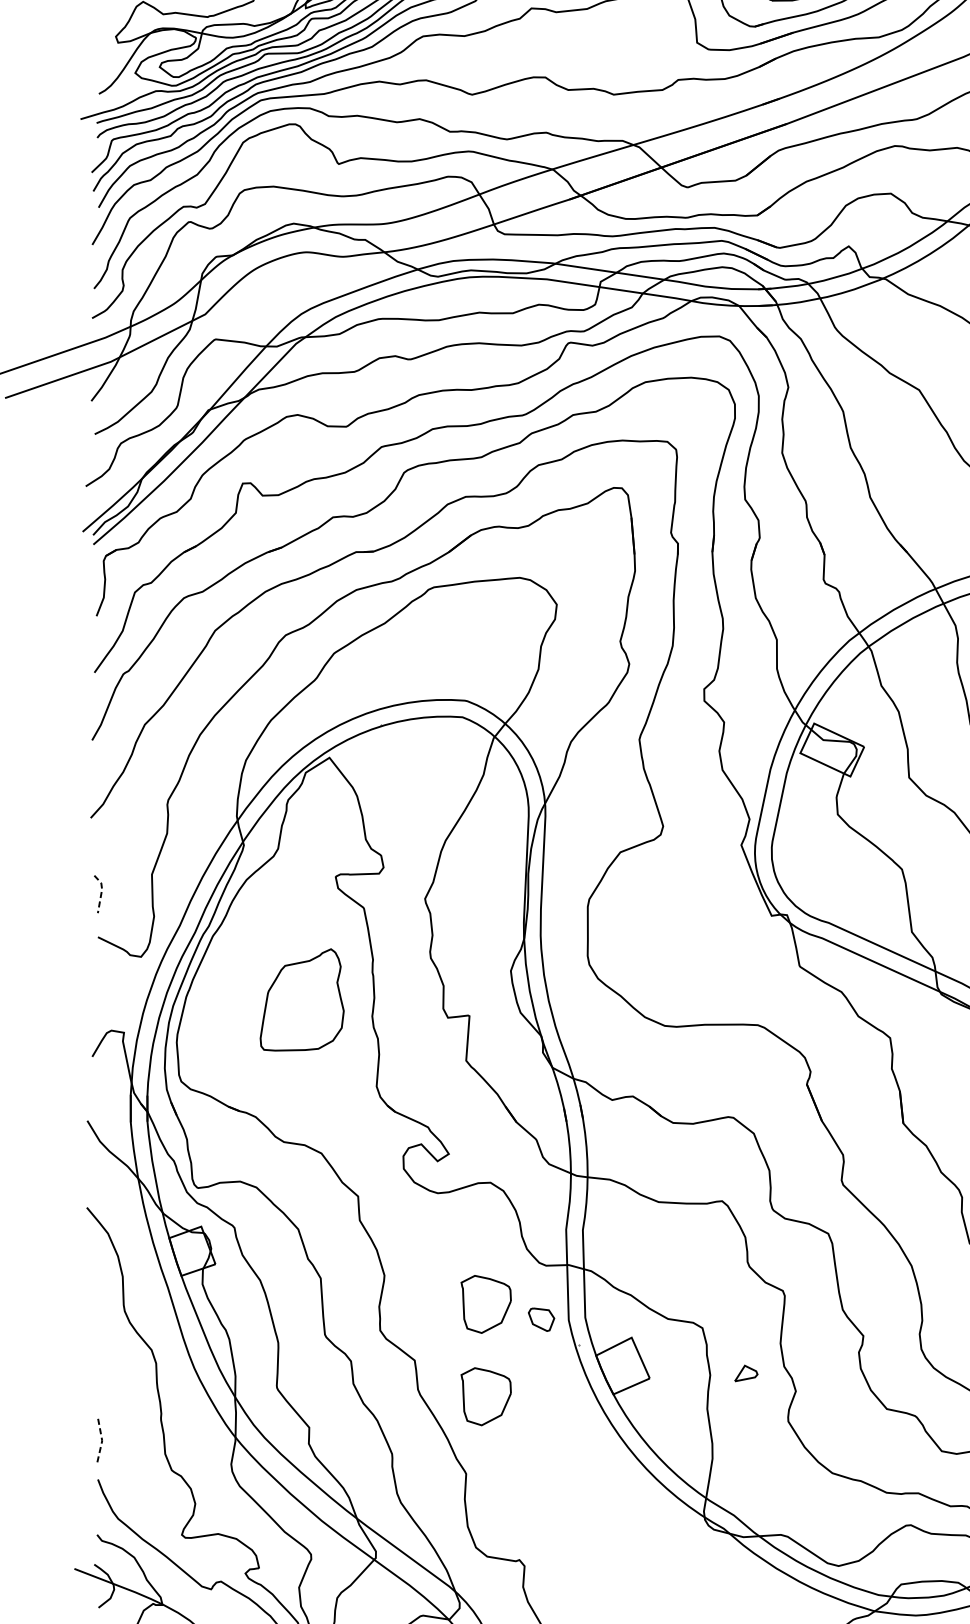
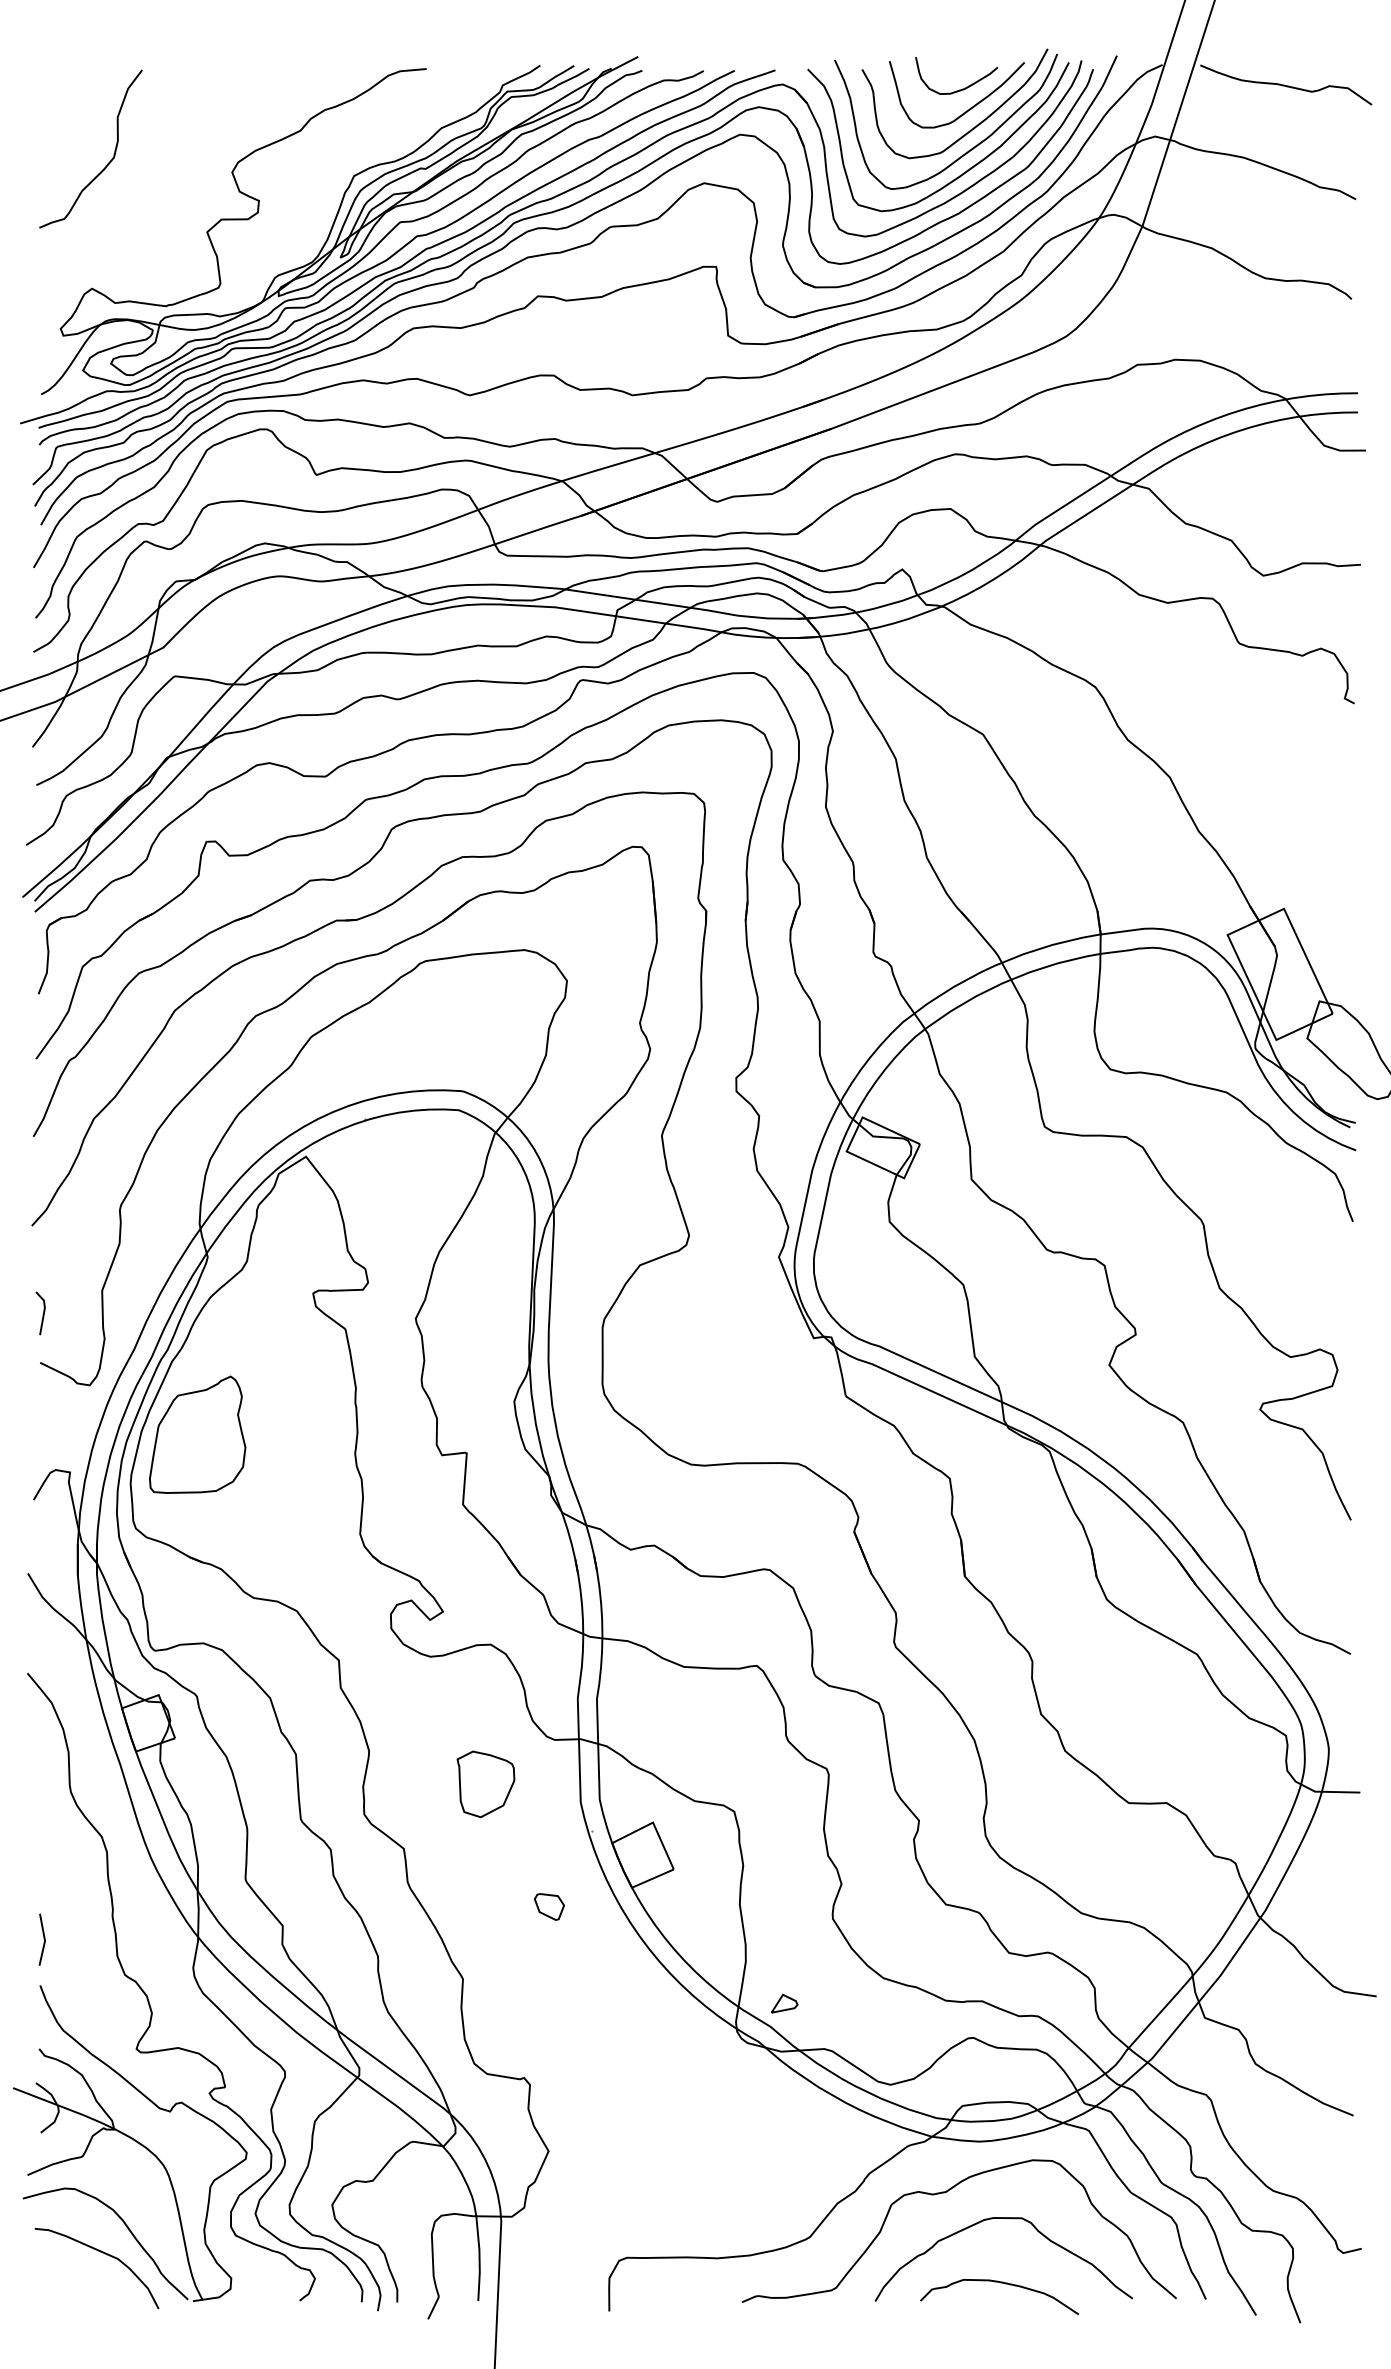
line: (101, 891) -> (44, 1310), dashed -> solid
part: (302, 999) -> (197, 1434), moved
part: (541, 1319) -> (549, 1906), moved
part: (746, 1373) -> (784, 2003), moved
part: (485, 1396) -> (485, 1890), removed
line: (101, 1439) -> (44, 1939), dashed -> solid

